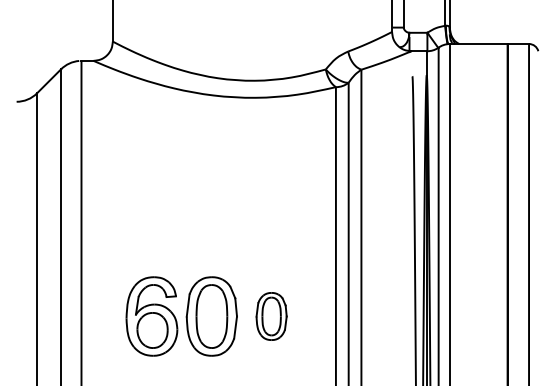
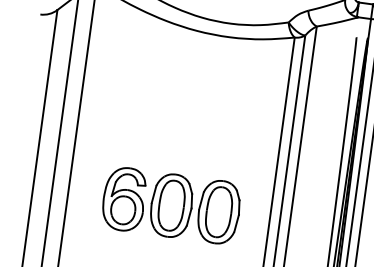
part: (271, 316) -> (218, 212), size x1.67

